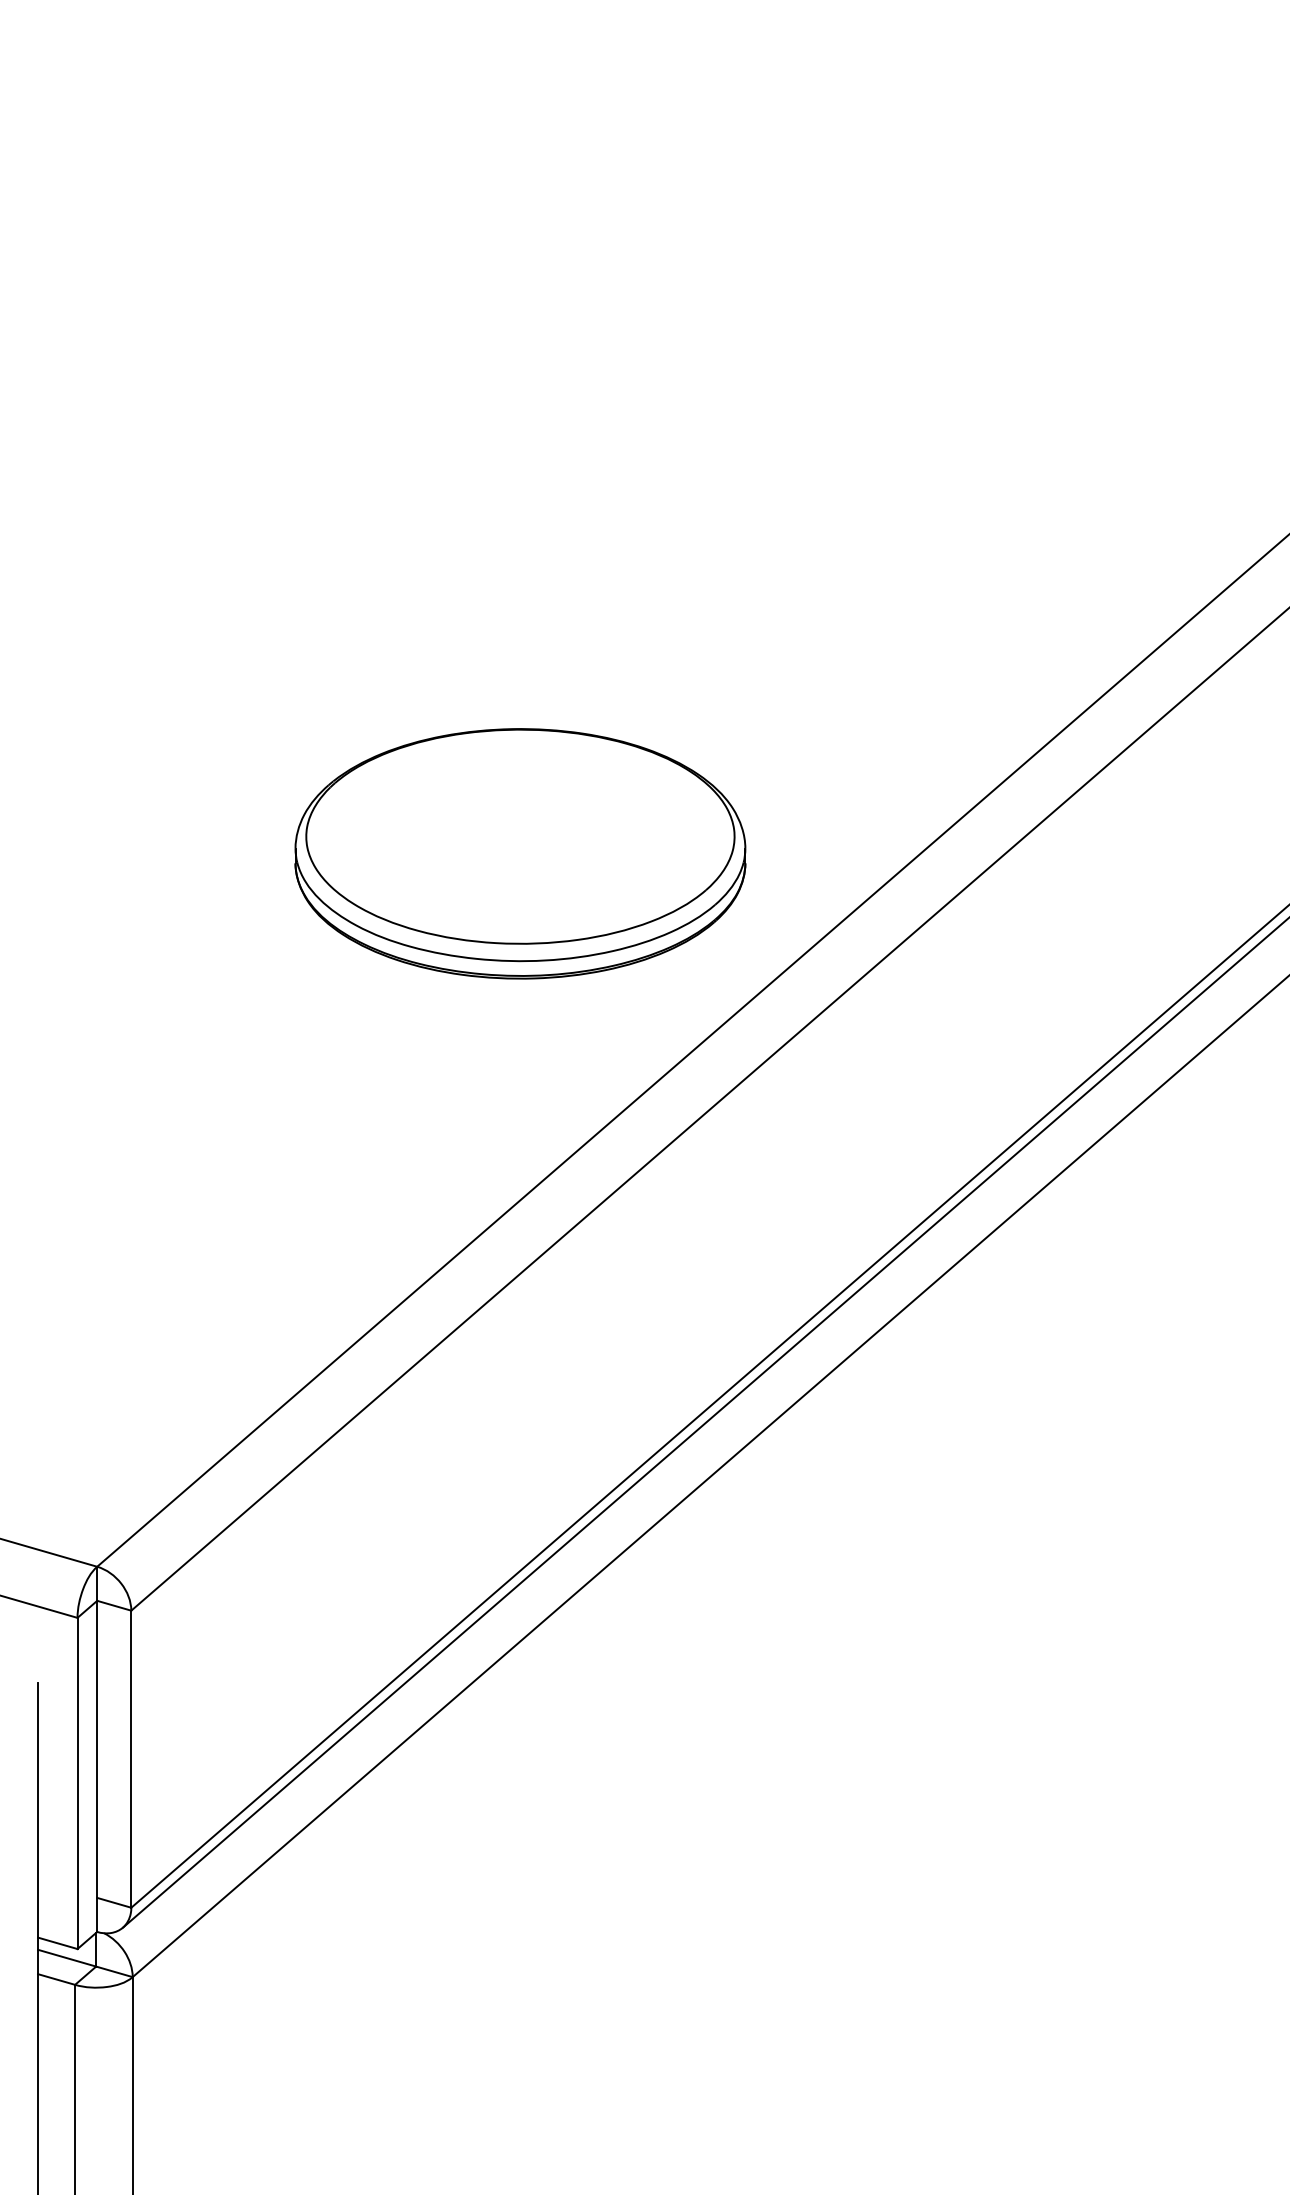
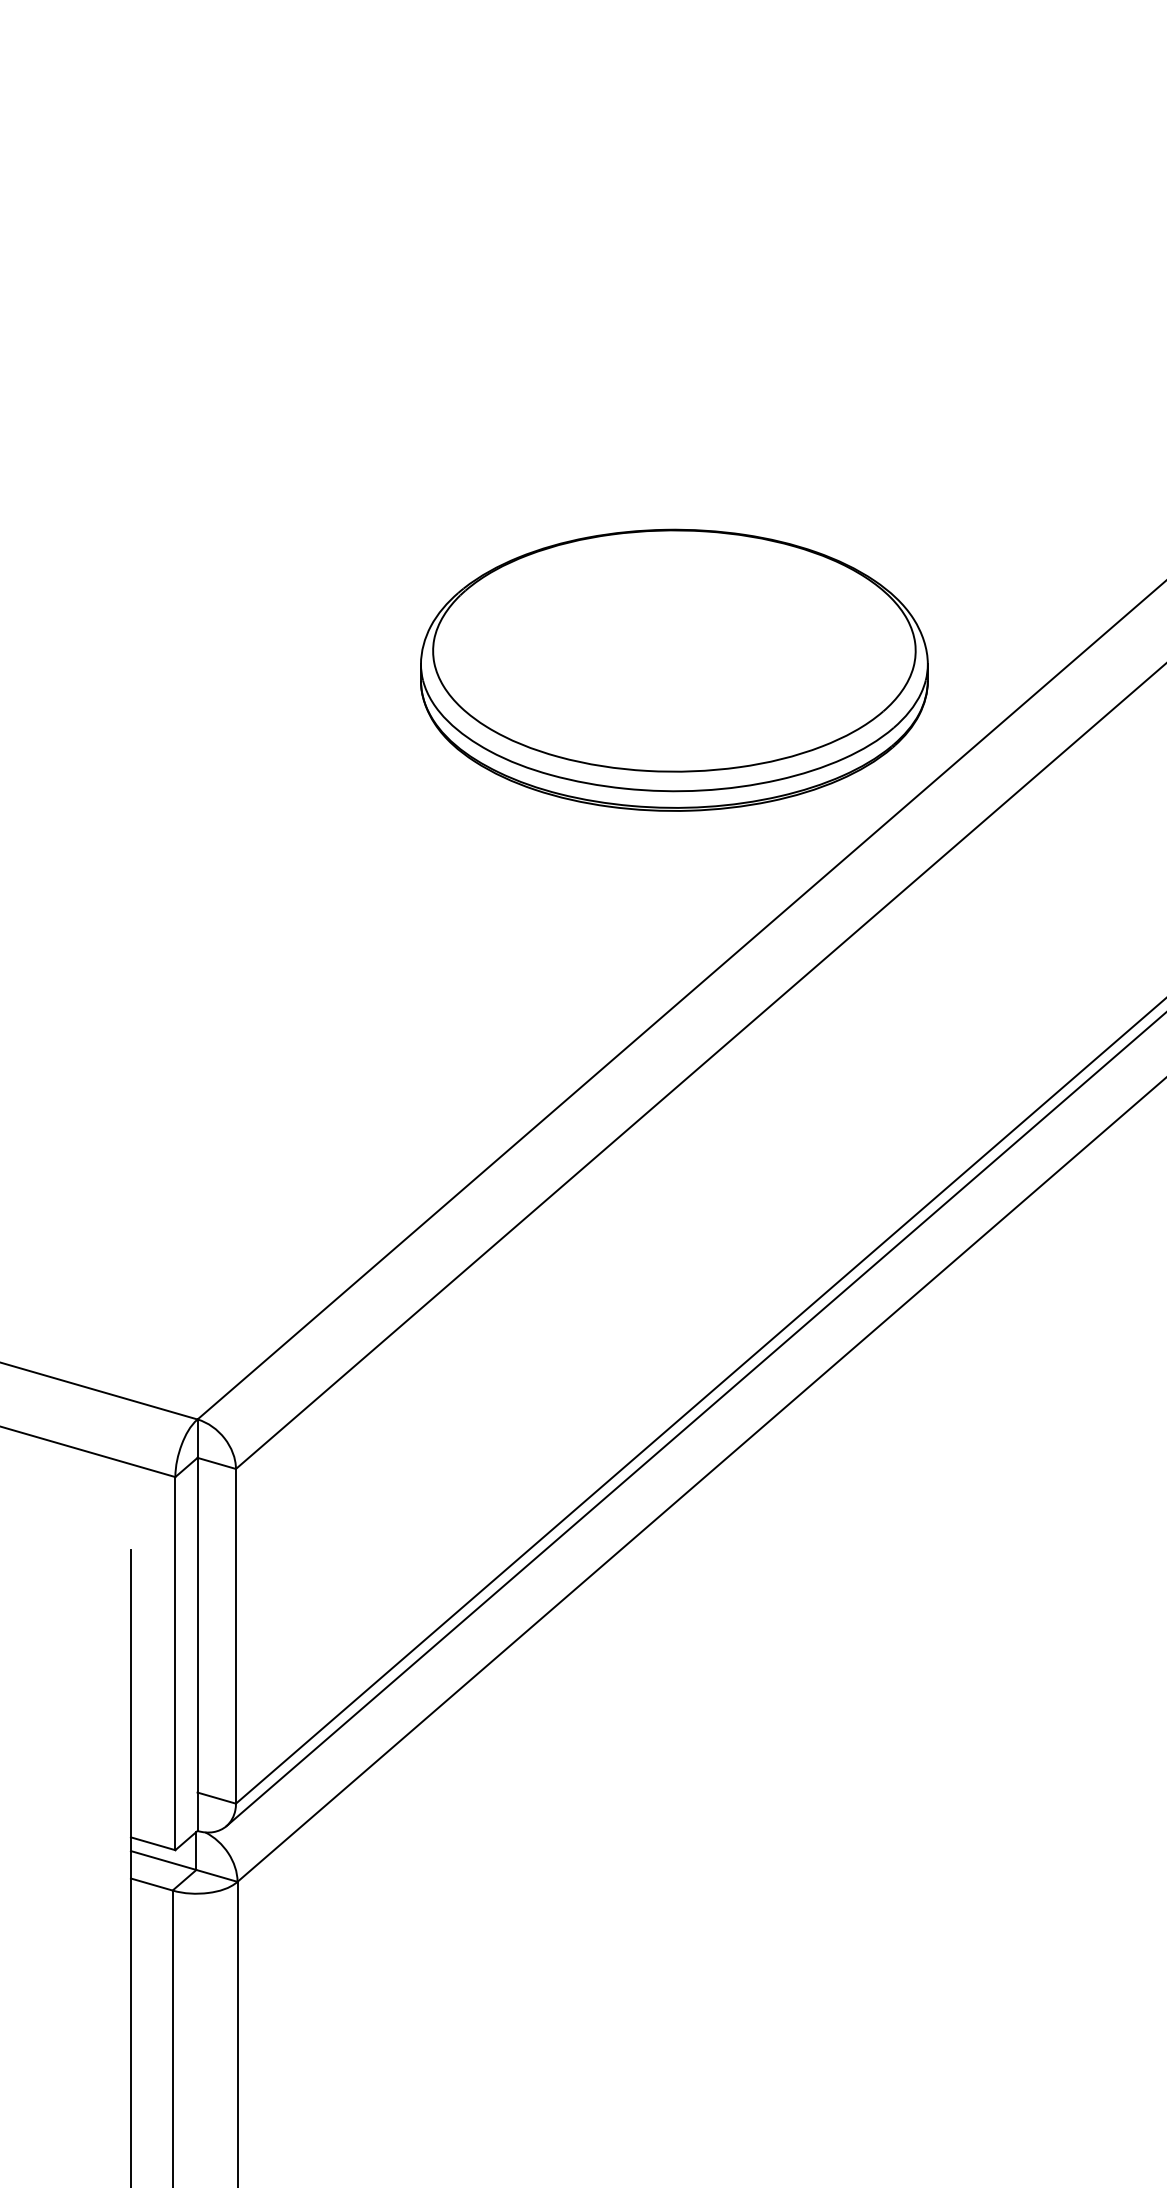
part: (520, 853) -> (674, 669), moved

